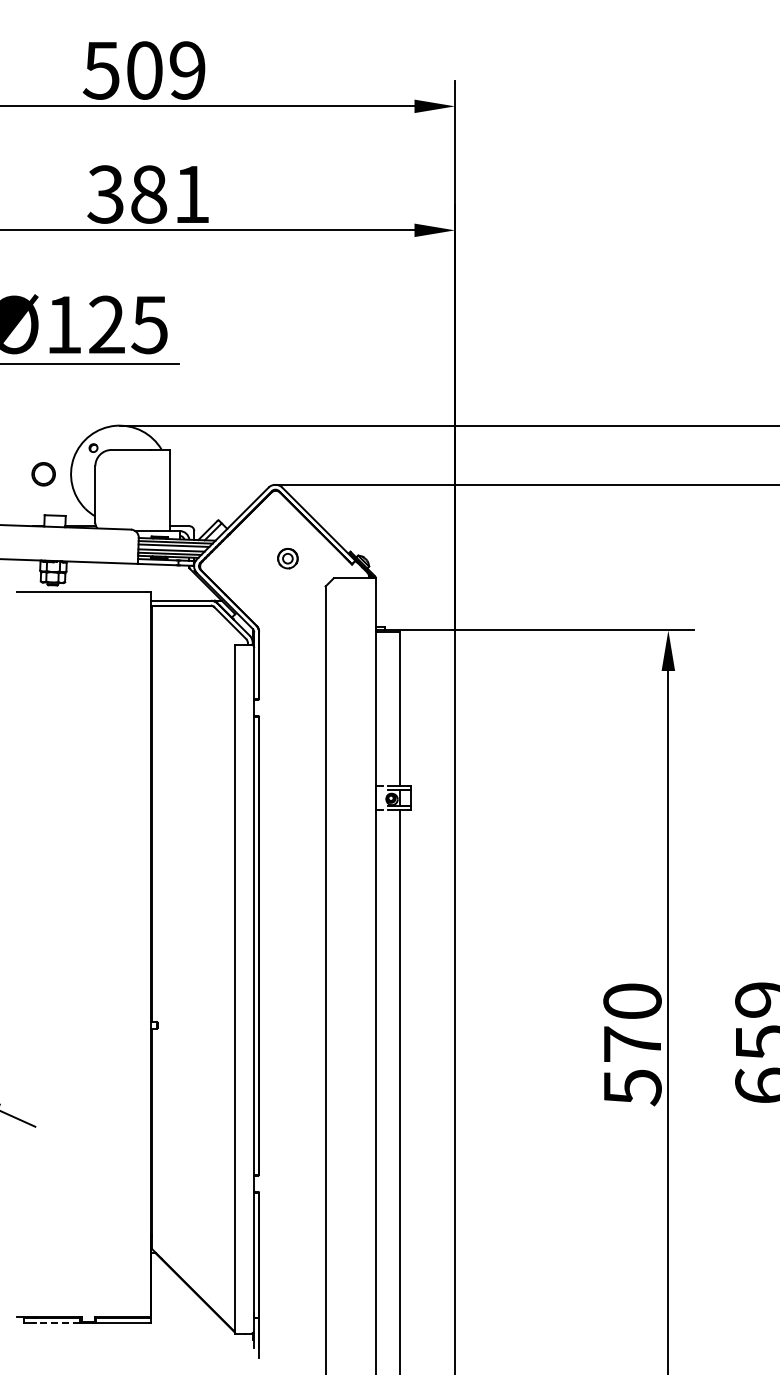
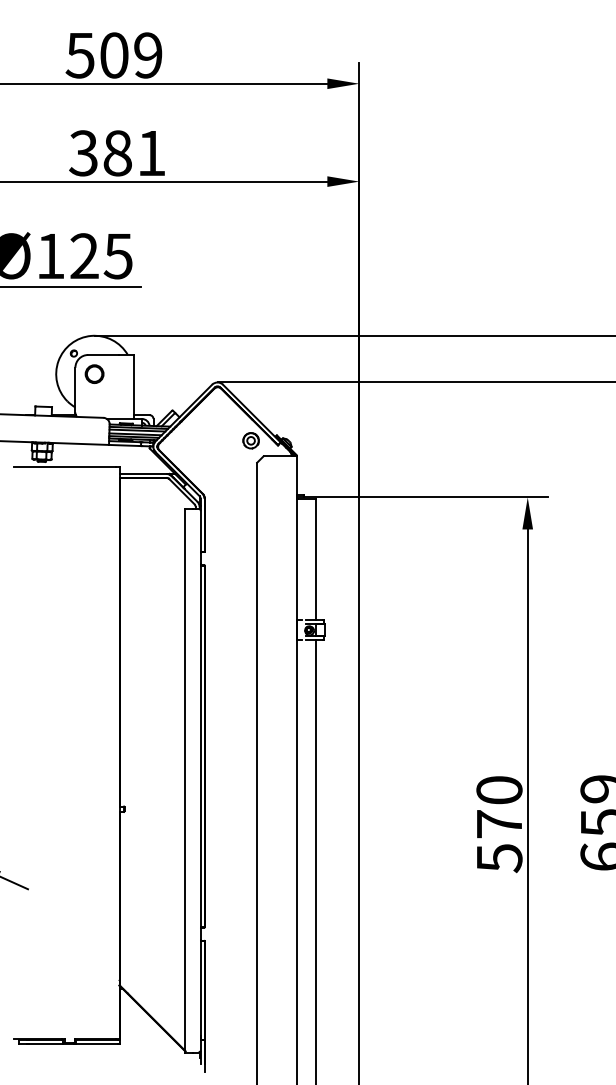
part: (43, 474) -> (94, 374), moved
part: (287, 558) -> (250, 440), moved
line: (58, 1323) -> (46, 1044), dashed -> solid

